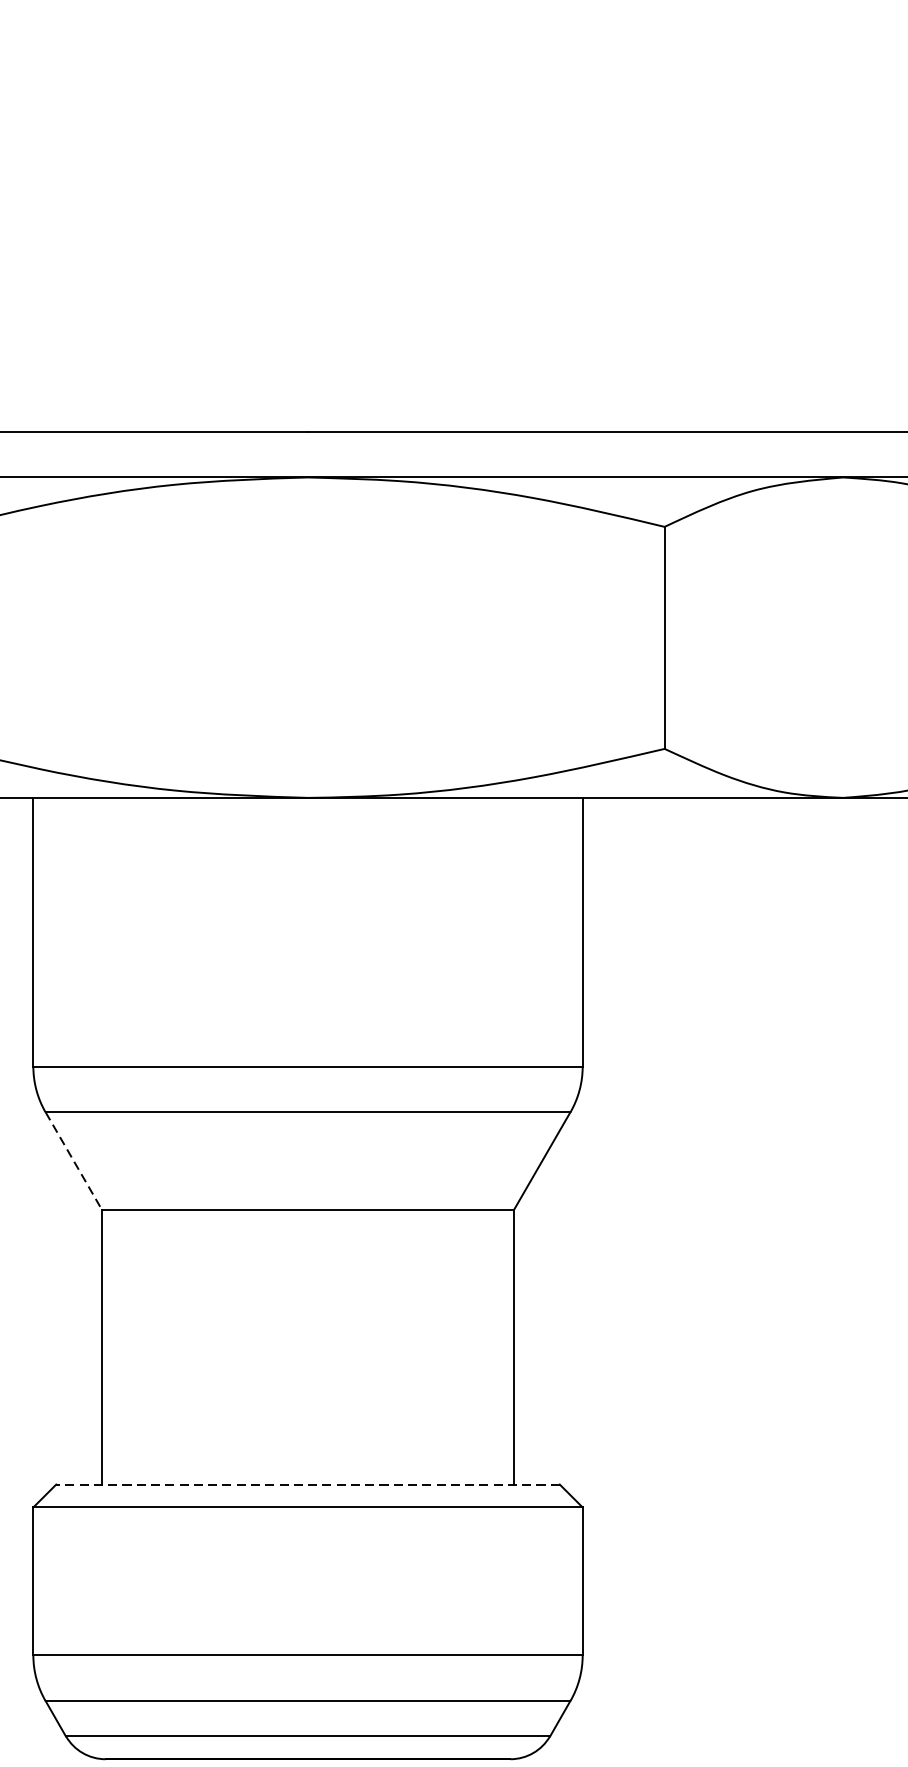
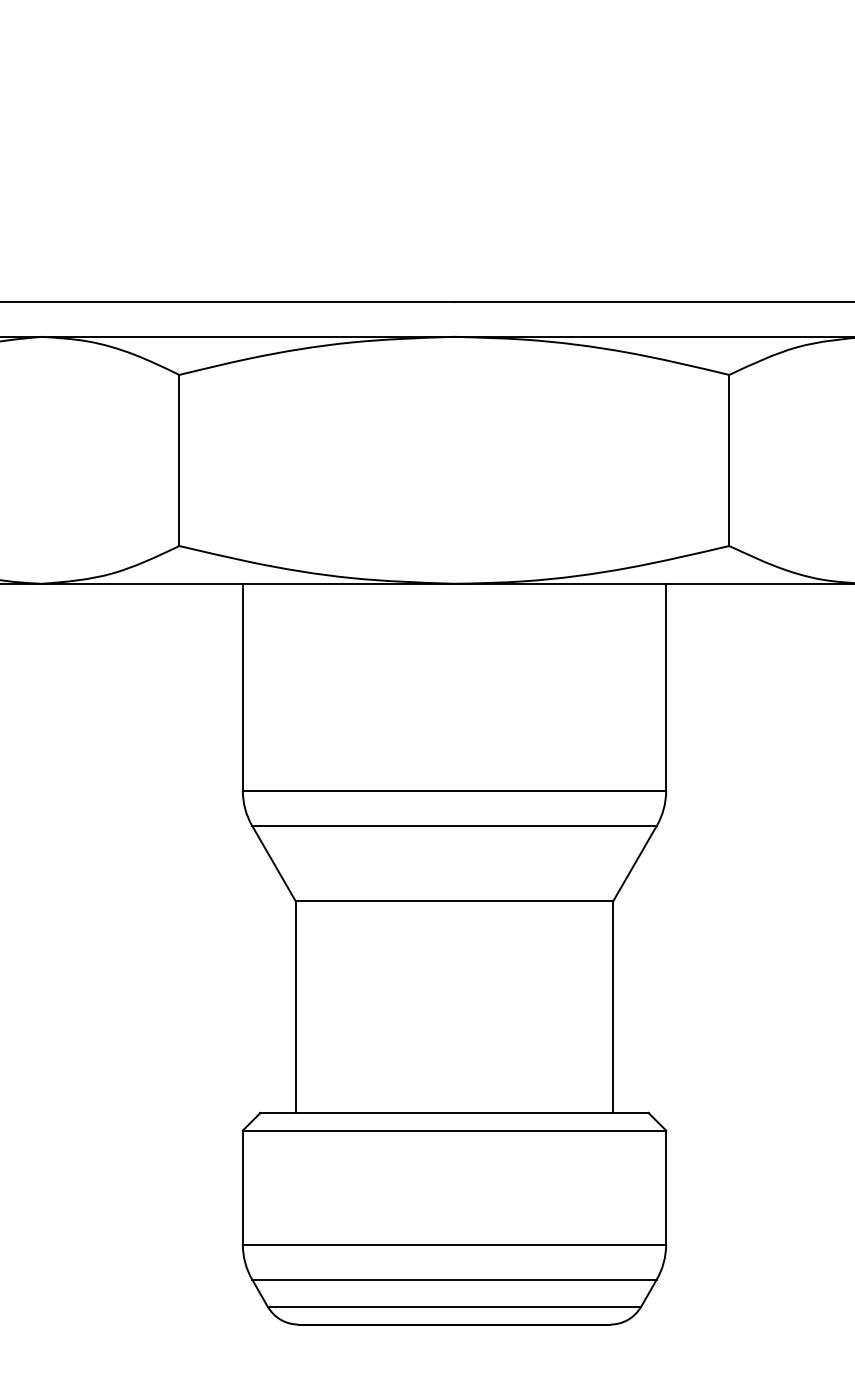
line: (74, 1162) -> (274, 864), dashed -> solid
line: (308, 1484) -> (454, 1112), dashed -> solid

